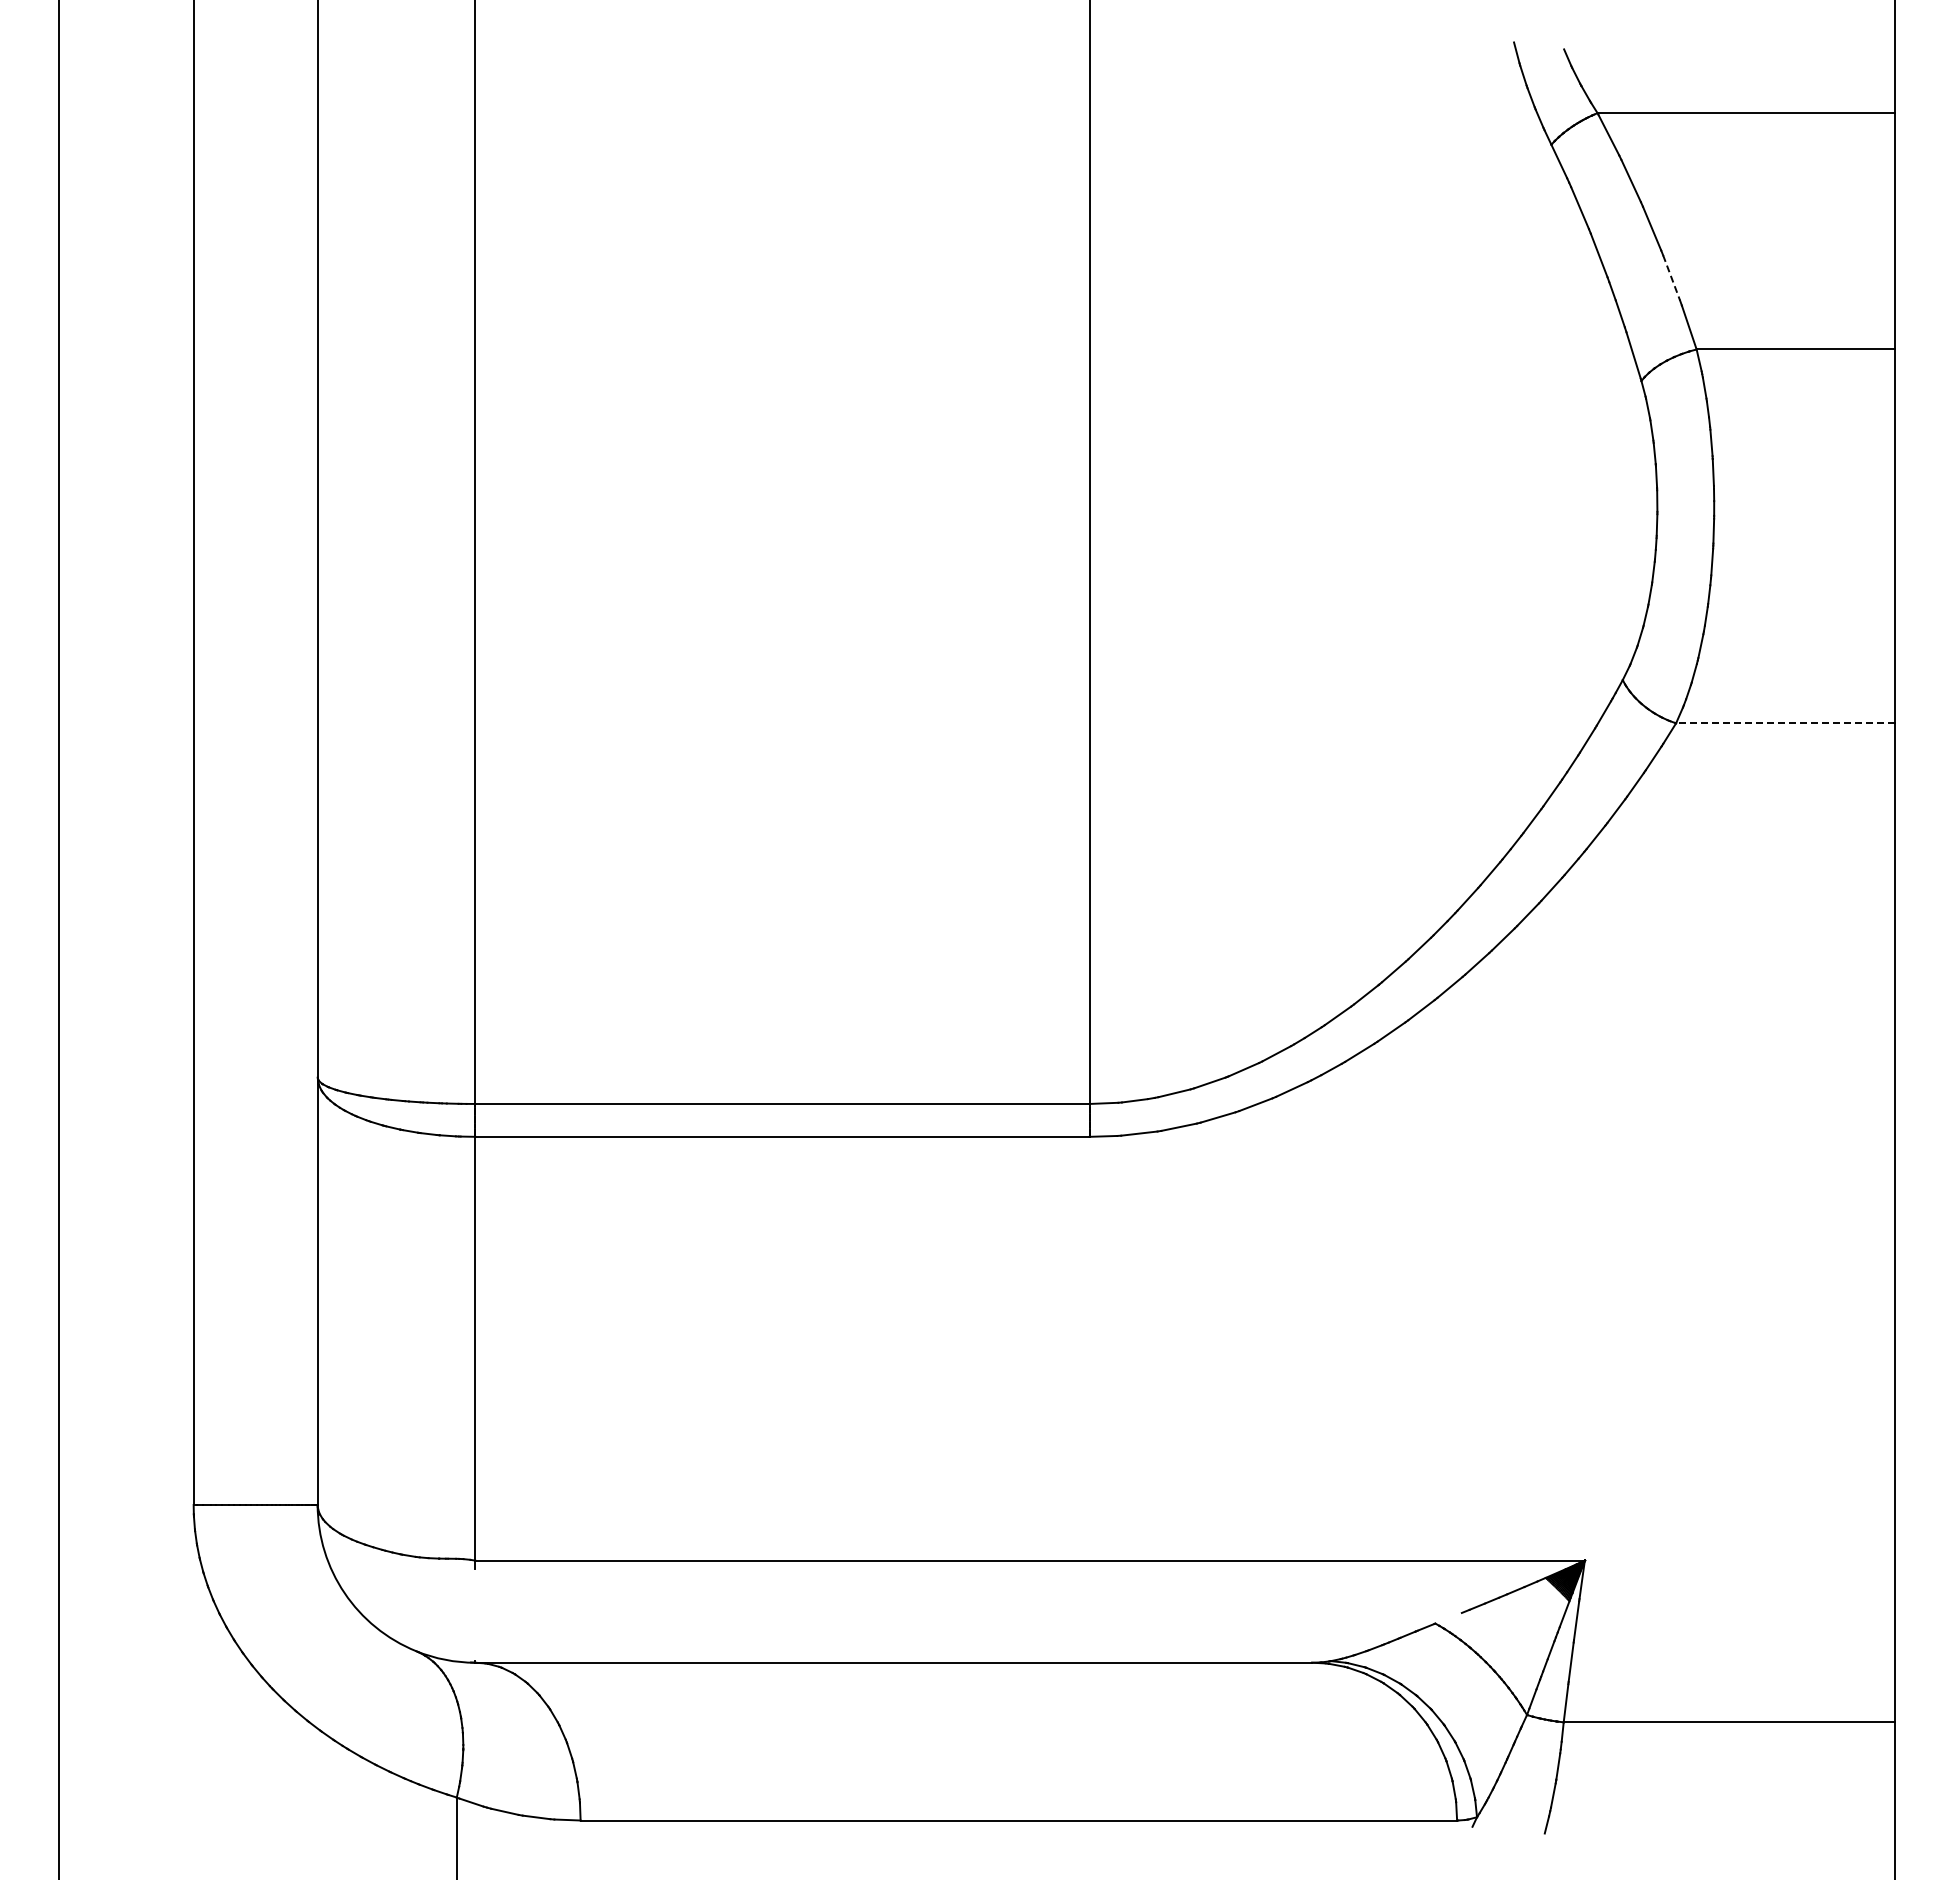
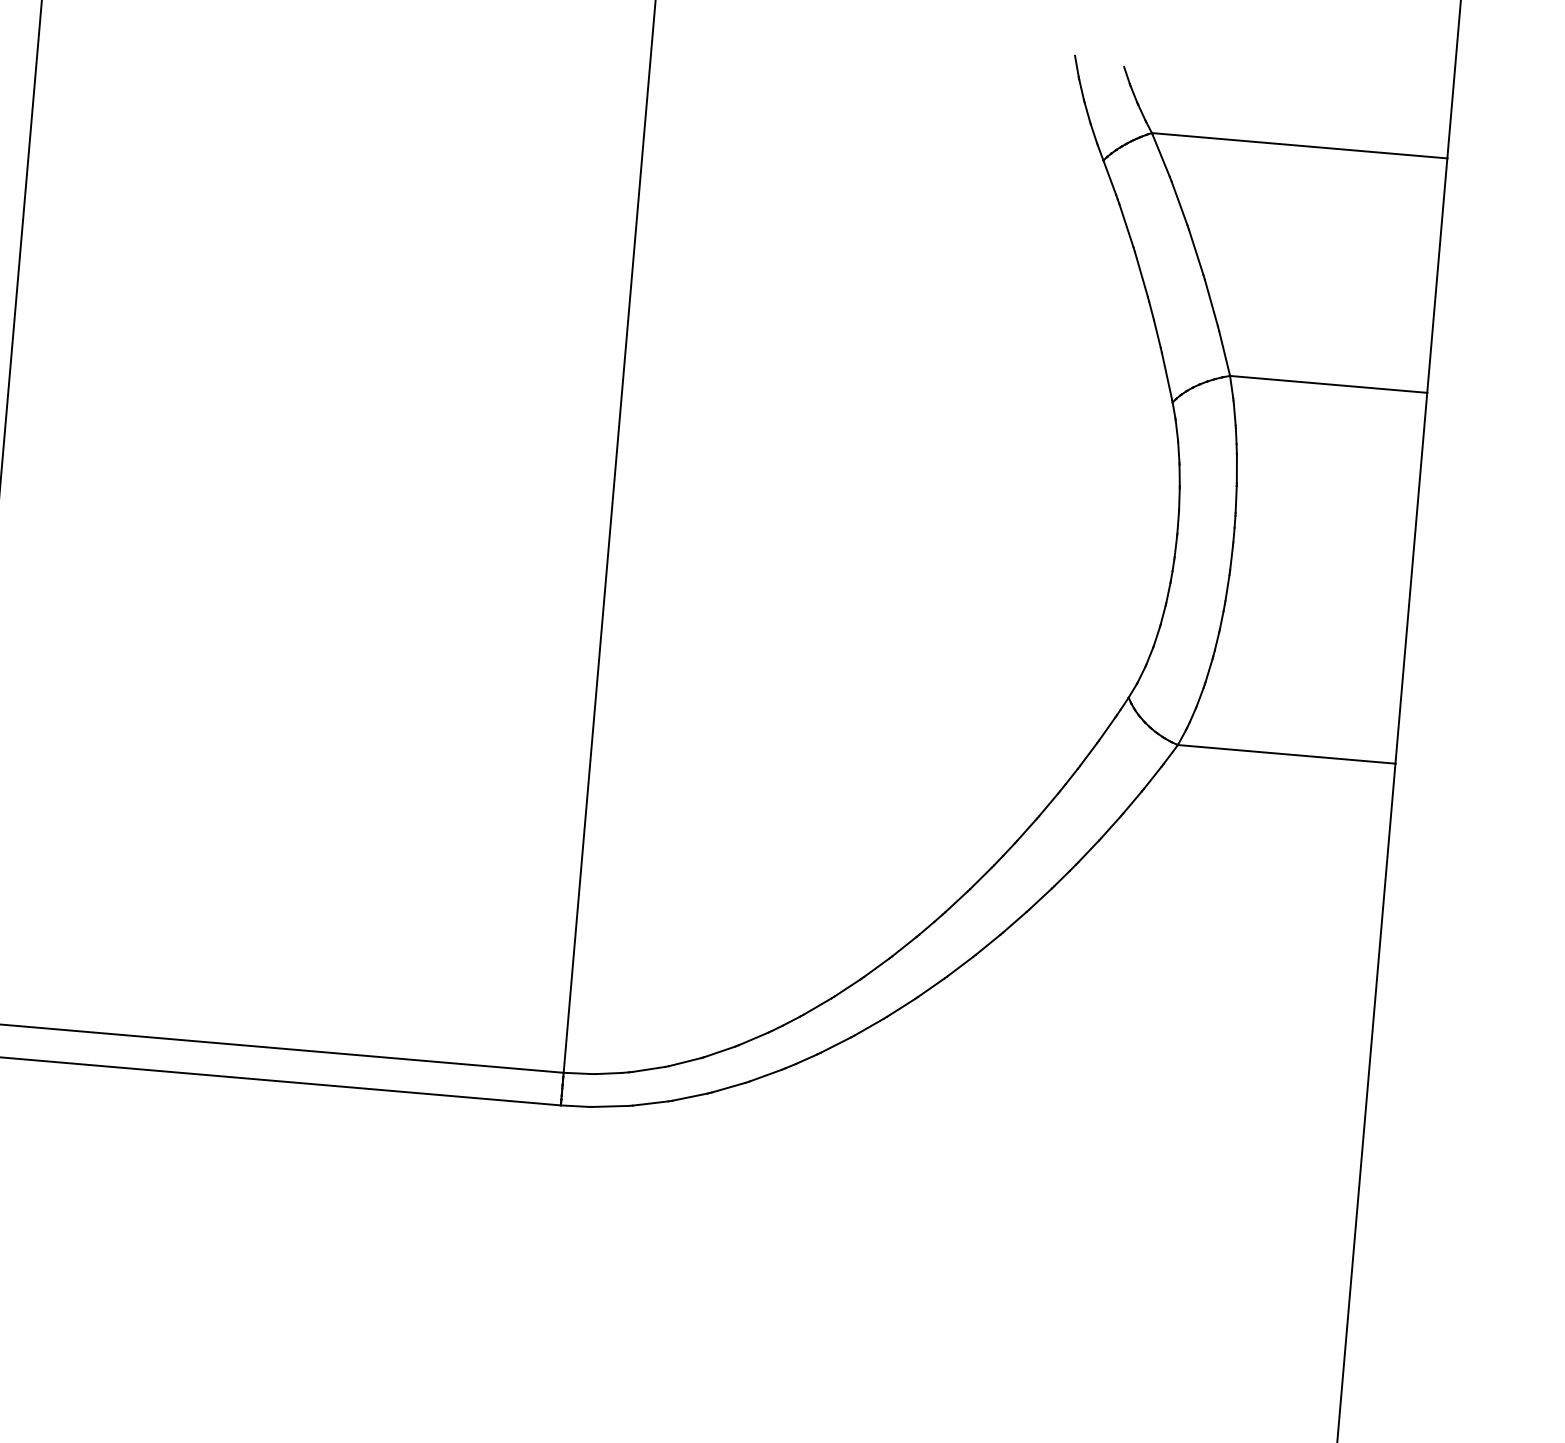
line: (1671, 278) -> (1211, 303), dashed -> solid
line: (1785, 723) -> (1286, 754), dashed -> solid

